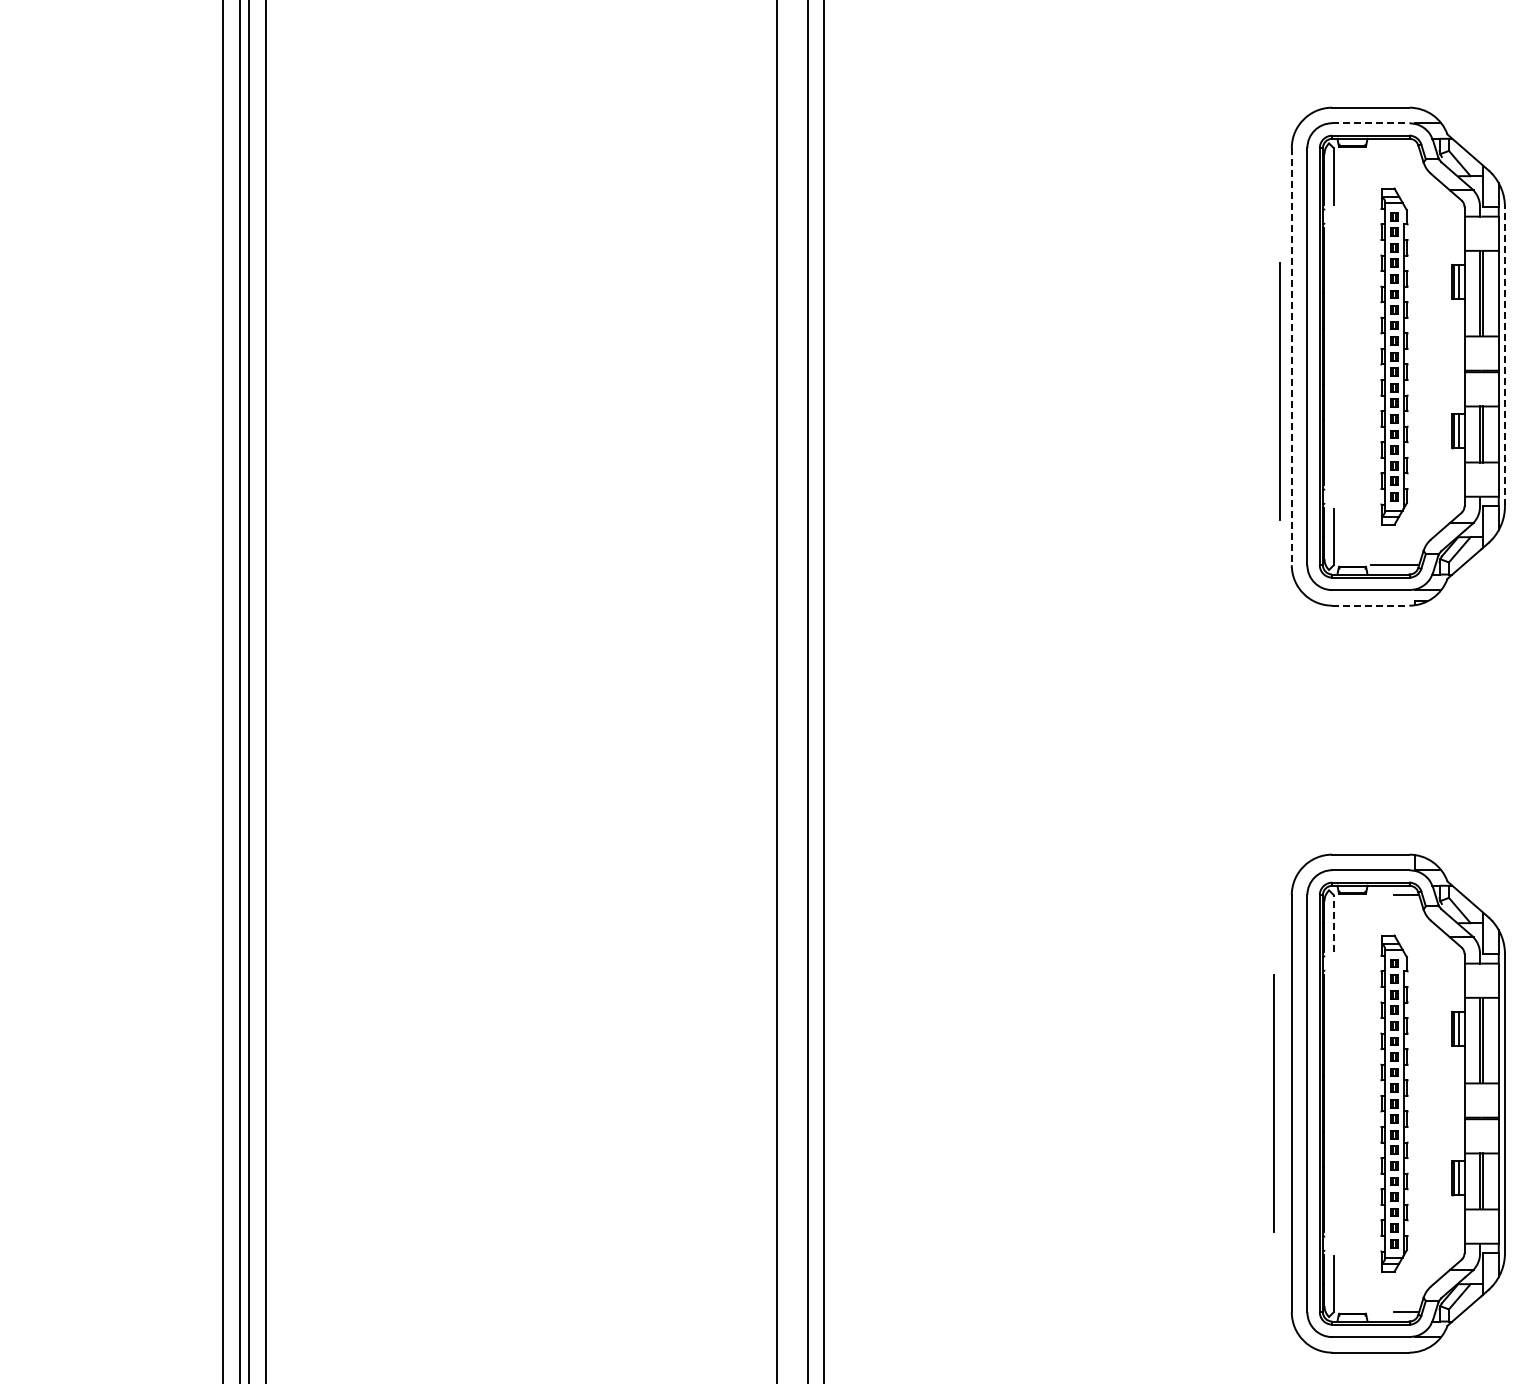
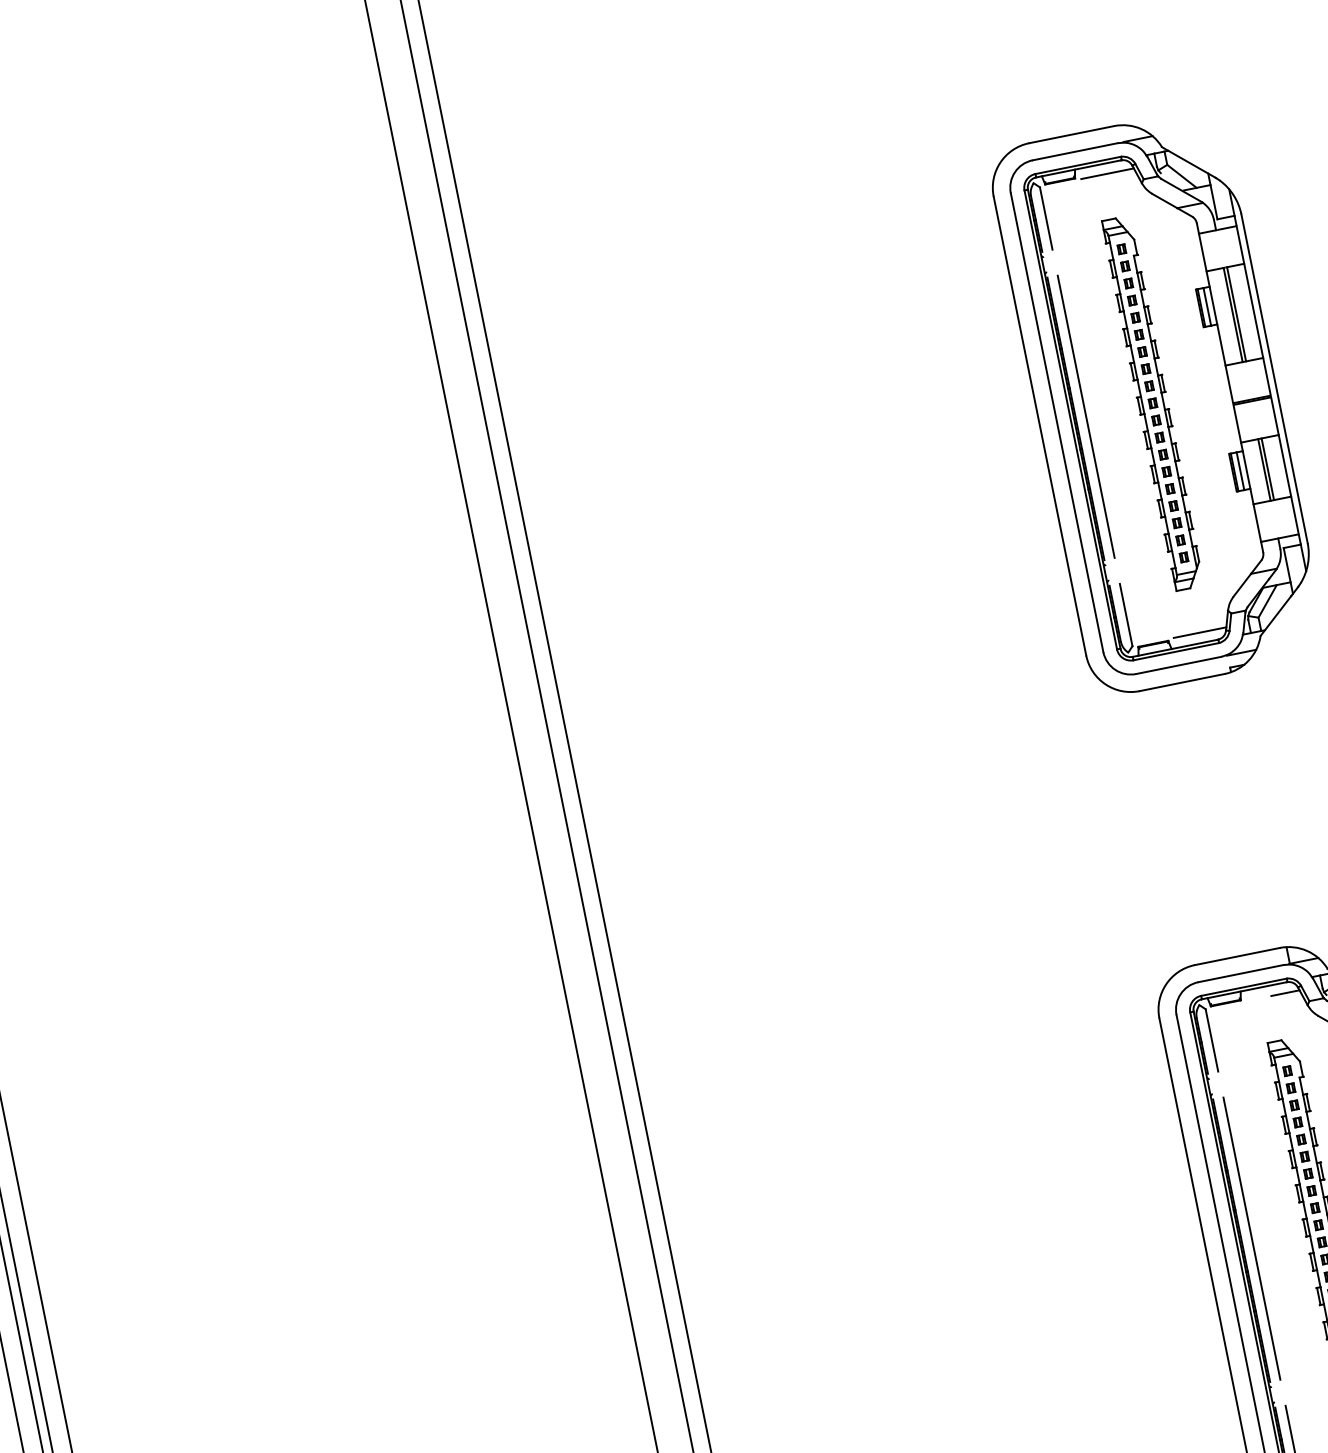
line: (1370, 123) -> (1074, 152), dashed -> solid
line: (1395, 148) -> (1107, 174), added
line: (1291, 356) -> (1039, 426), dashed -> solid
line: (1505, 356) -> (1275, 378), dashed -> solid
line: (1279, 391) -> (1085, 416), moved
line: (1370, 605) -> (1181, 682), dashed -> solid
line: (1333, 922) -> (1211, 1039), dashed -> solid
line: (1273, 1103) -> (1251, 1238), moved

